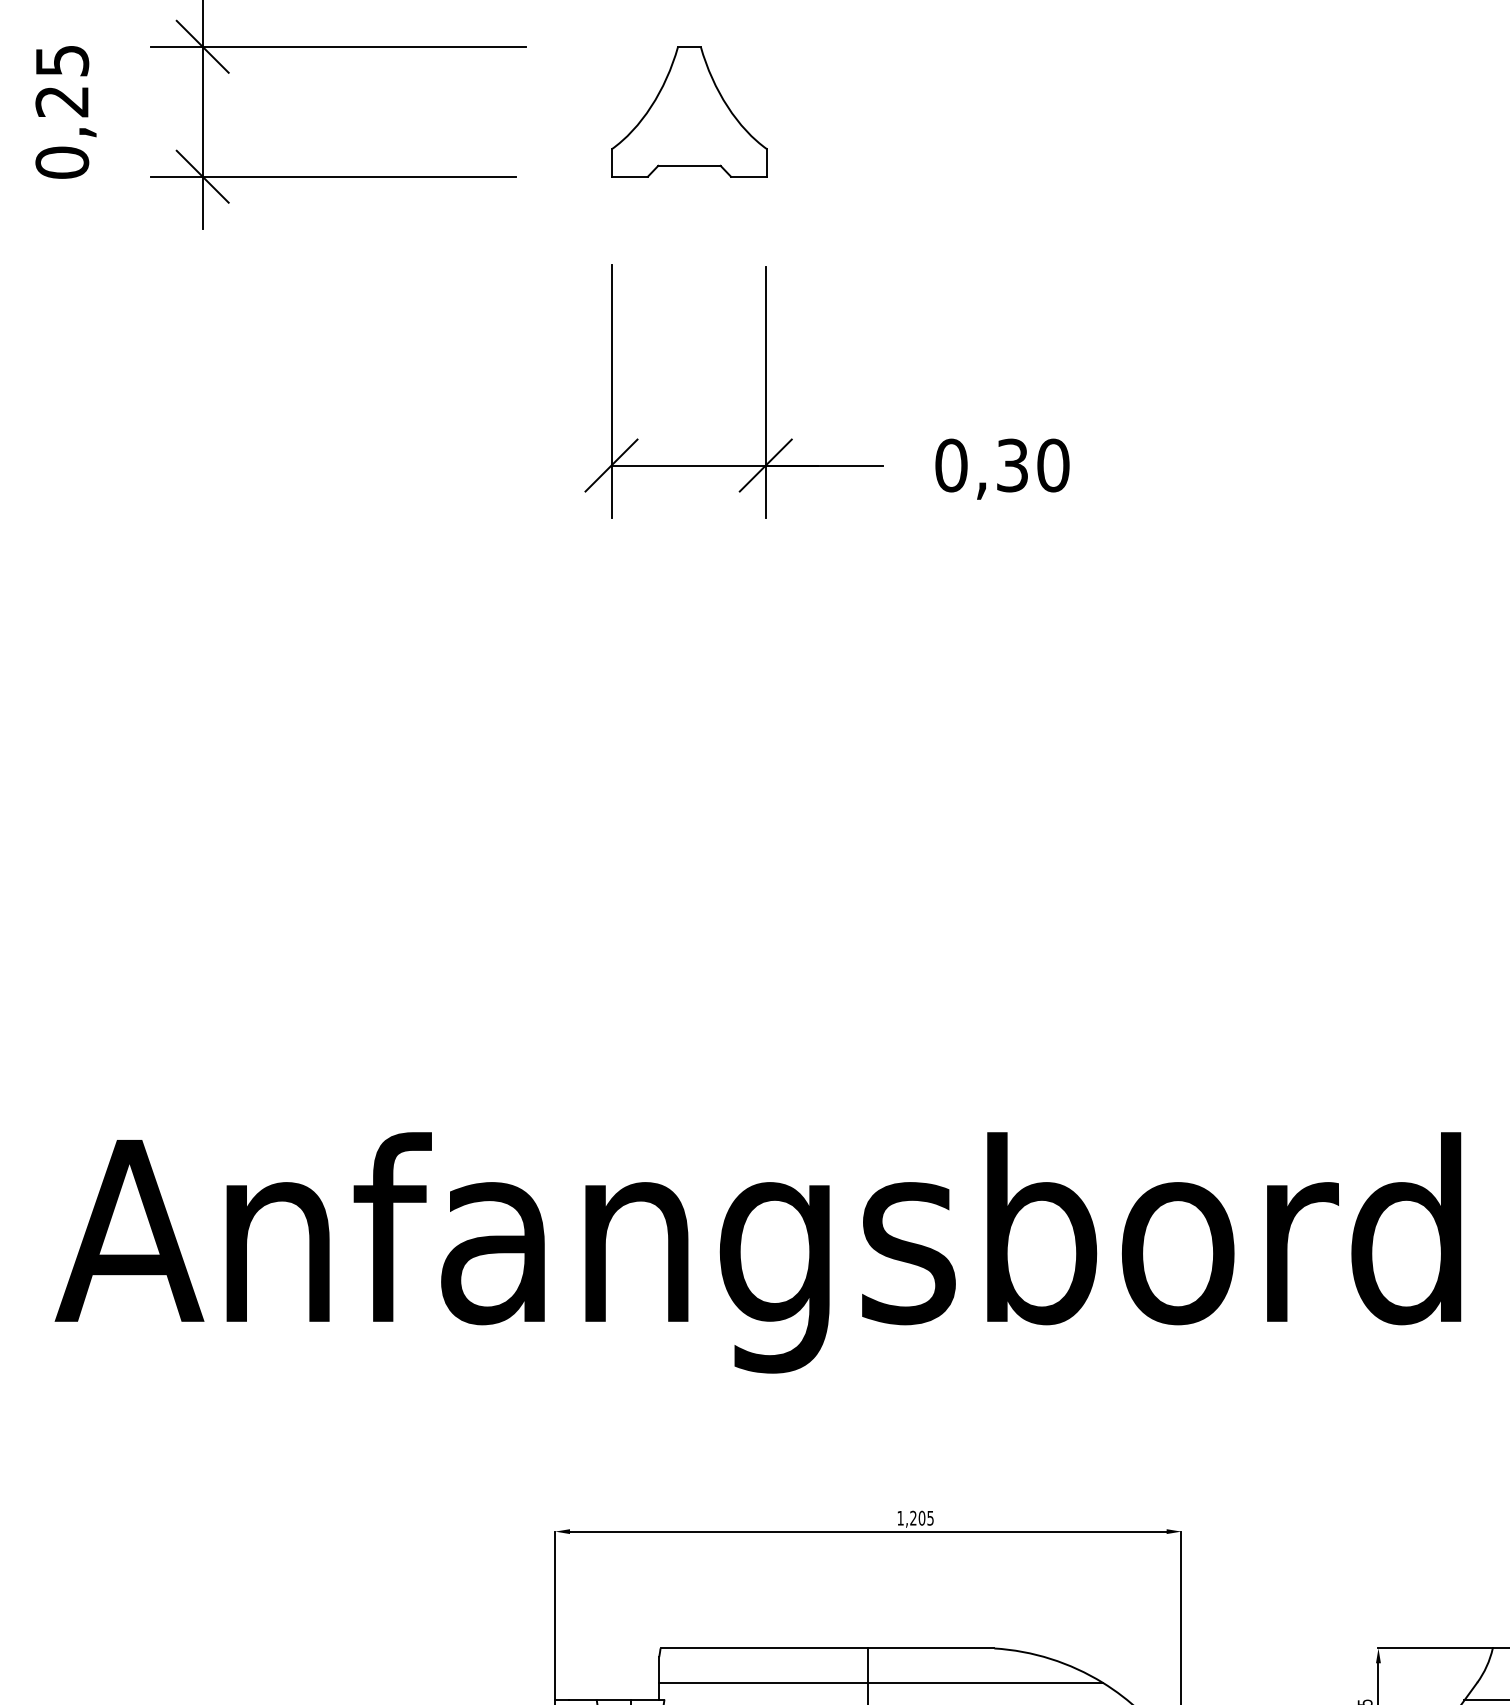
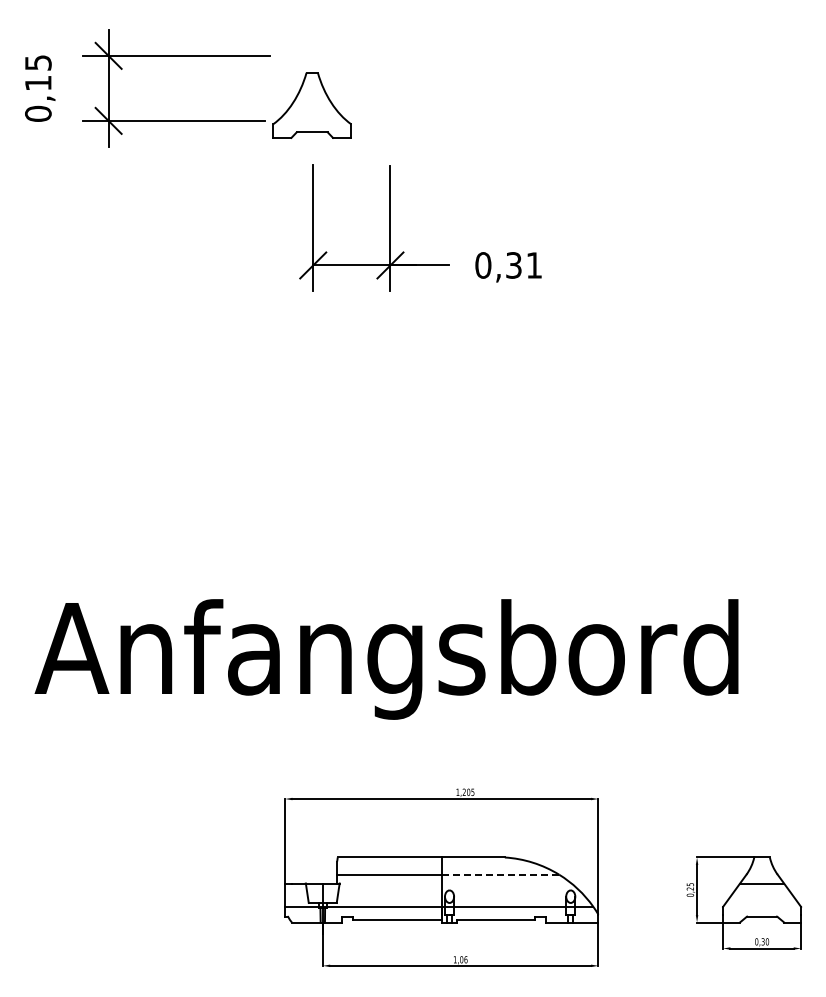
text: (62, 101) -> (38, 83), 0,25 -> 0,15
part: (687, 111) -> (311, 105), moved
text: (1053, 465) -> (534, 265), 0,30 -> 0,31
line: (985, 1682) -> (500, 874), solid -> dashed

